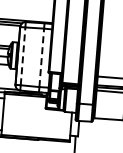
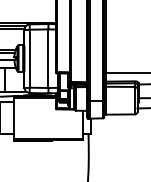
line: (22, 56) -> (29, 58), dashed -> solid
line: (41, 57) -> (48, 58), dashed -> solid

